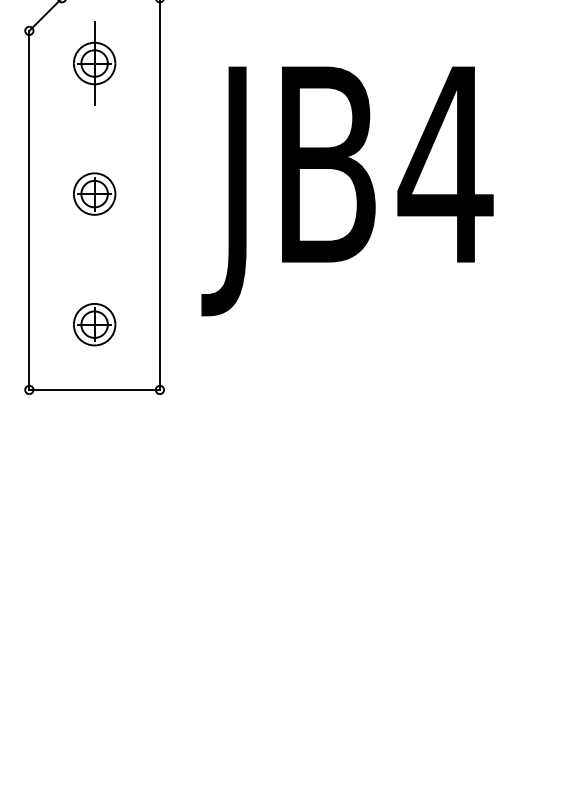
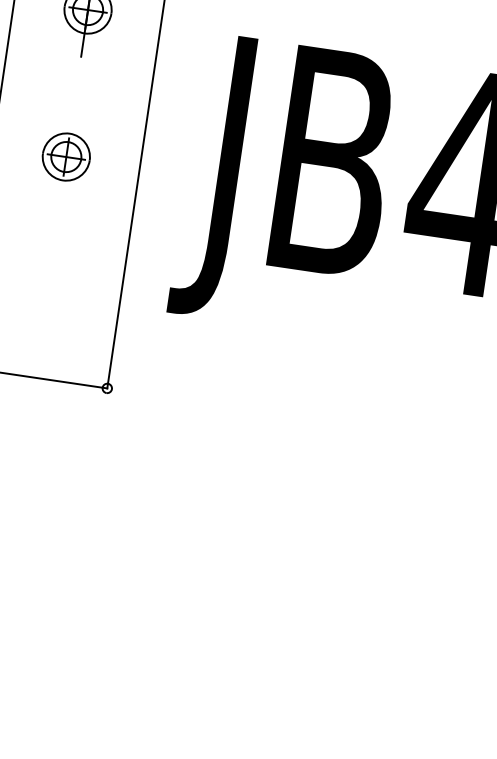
part: (94, 324) -> (44, 303), removed

